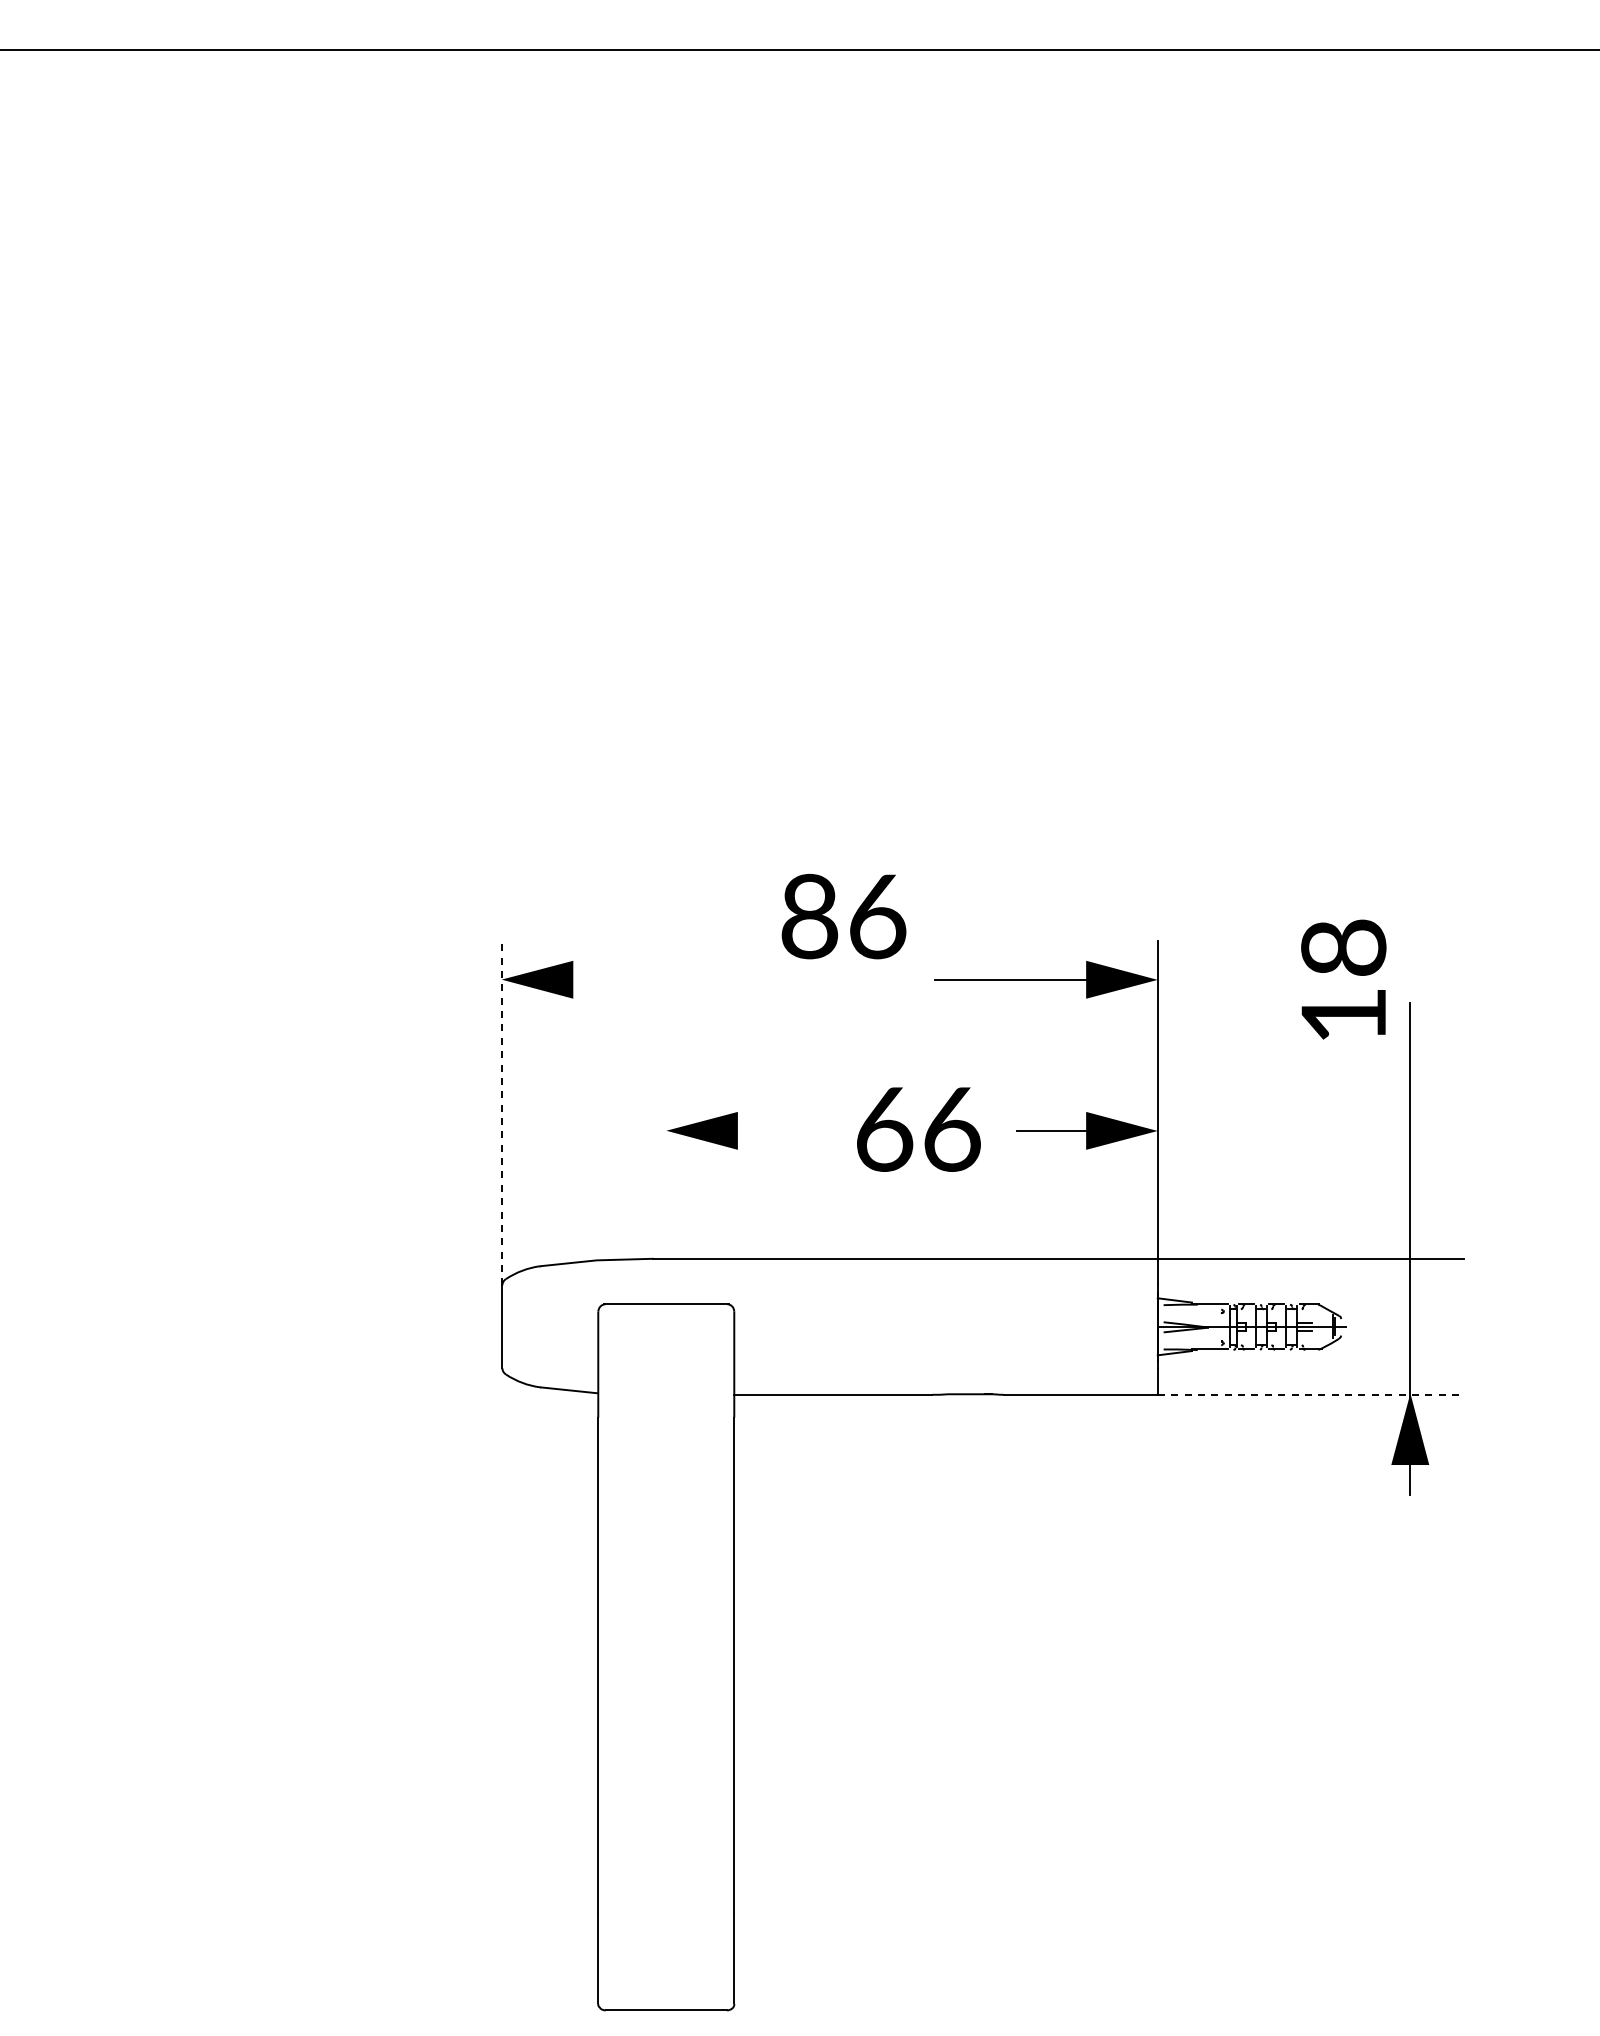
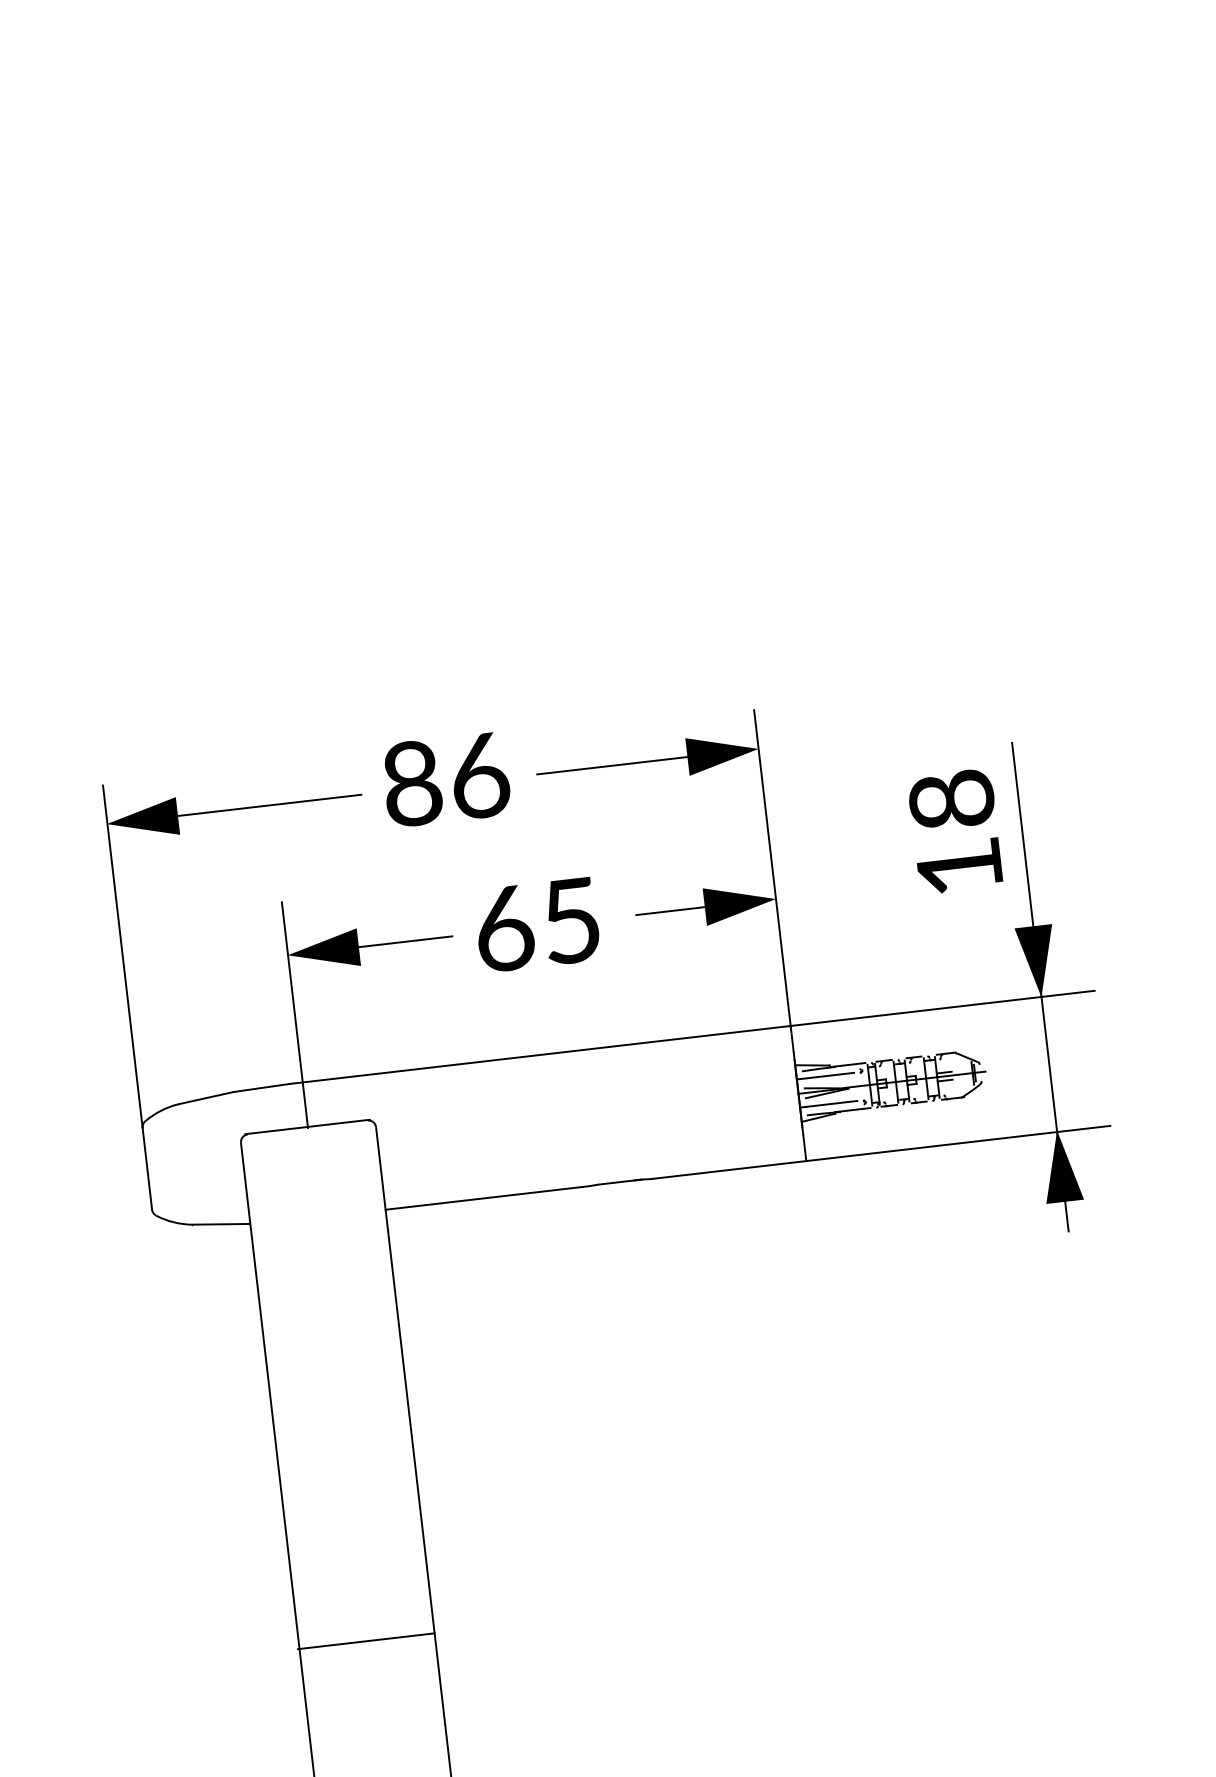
text: (843, 916) -> (445, 779), moved
line: (659, 979) -> (263, 805), added
text: (1343, 979) -> (955, 831), moved
line: (502, 1112) -> (122, 955), dashed -> solid
text: (952, 1129) -> (571, 921), 66 -> 65
line: (778, 1130) -> (399, 942), added
line: (666, 1190) -> (294, 1014), added
fill: (1410, 1223) -> (1037, 961), added
line: (1186, 1312) -> (825, 1076), added
line: (1186, 1340) -> (828, 1103), added
line: (1311, 1394) -> (958, 1143), dashed -> solid
line: (665, 1821) -> (366, 1641), added

